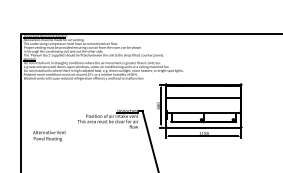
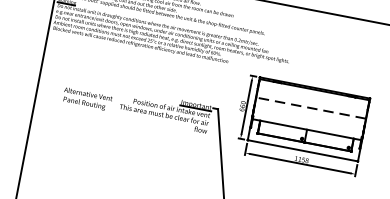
line: (203, 98) -> (310, 108), solid -> dashed
text: (49, 135) -> (87, 98), moved

